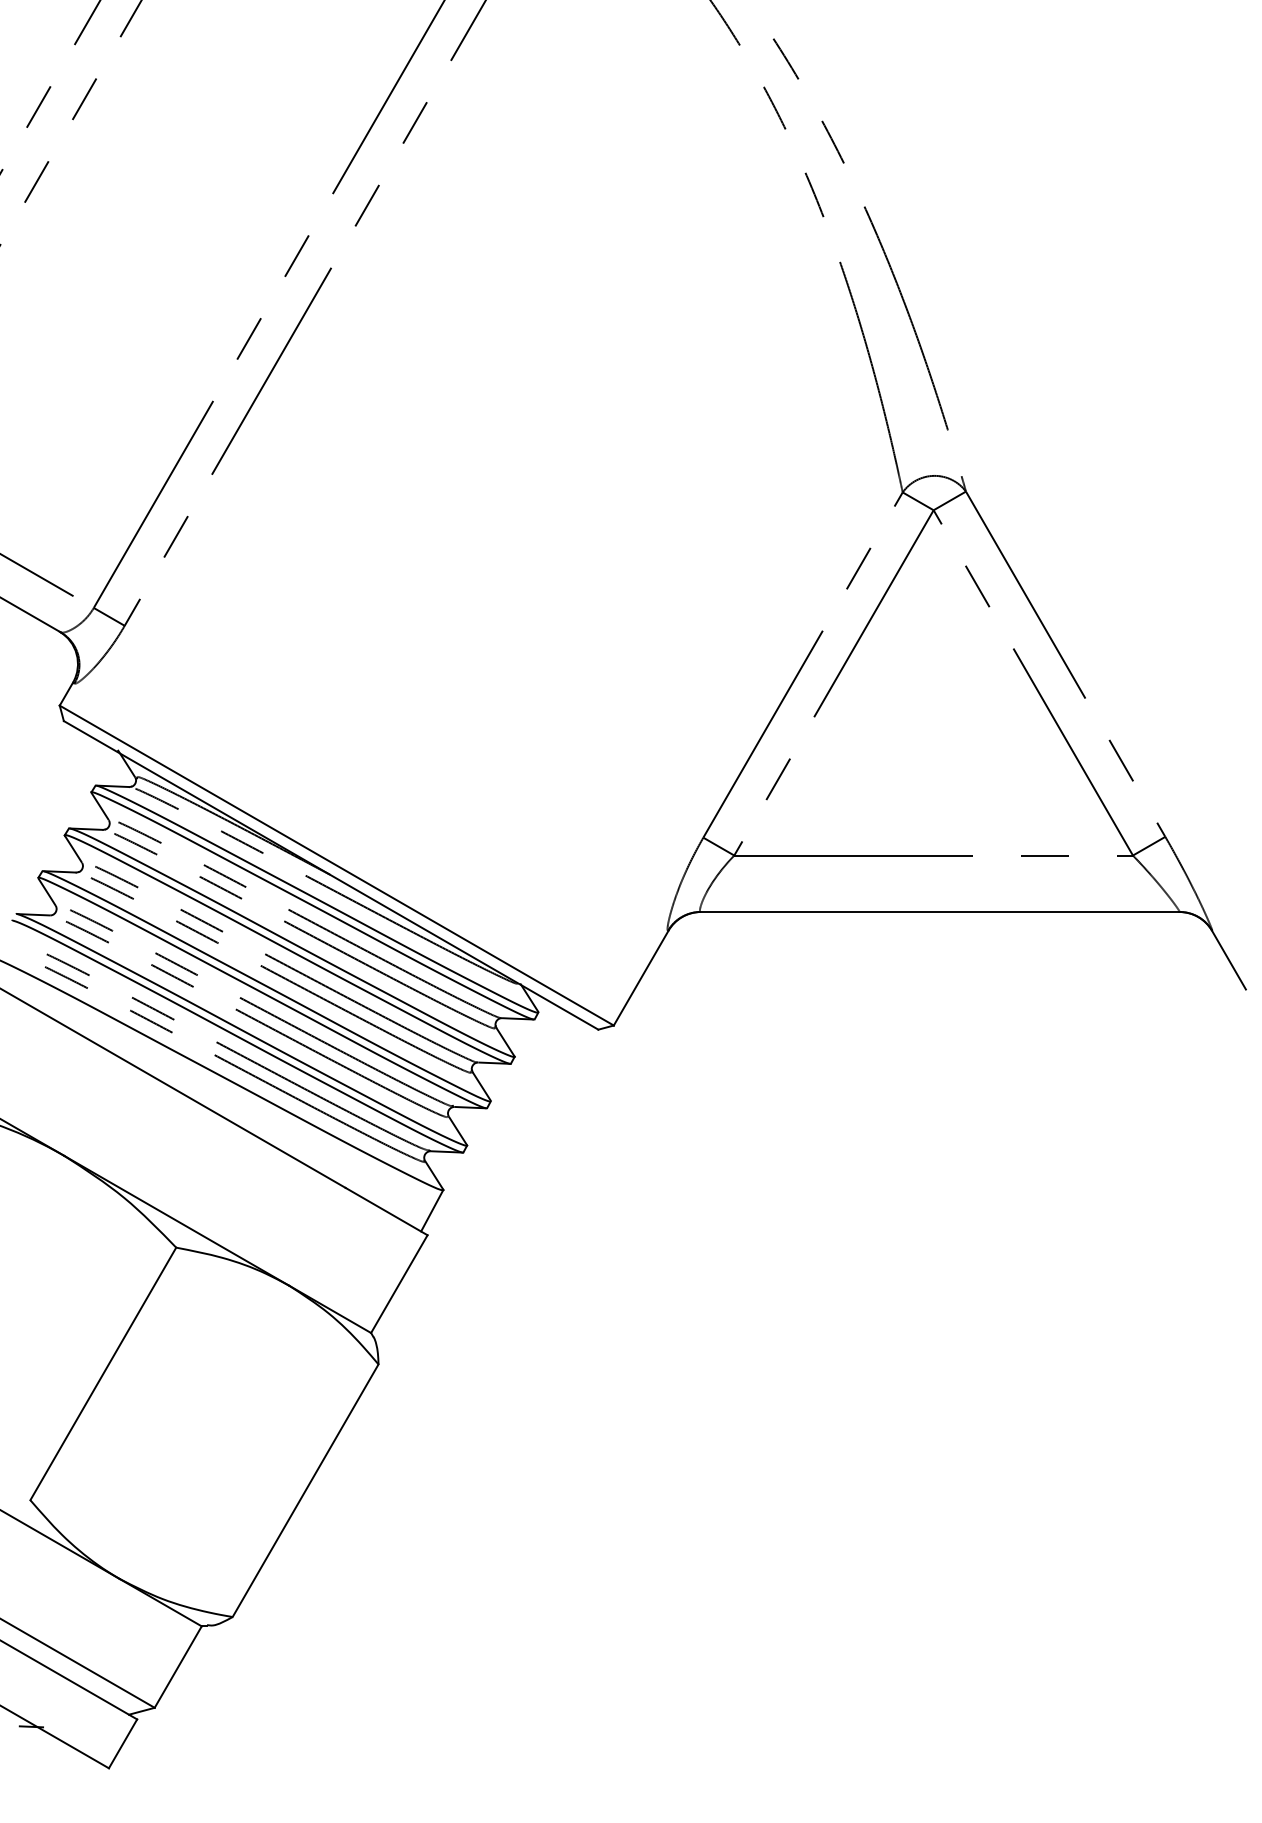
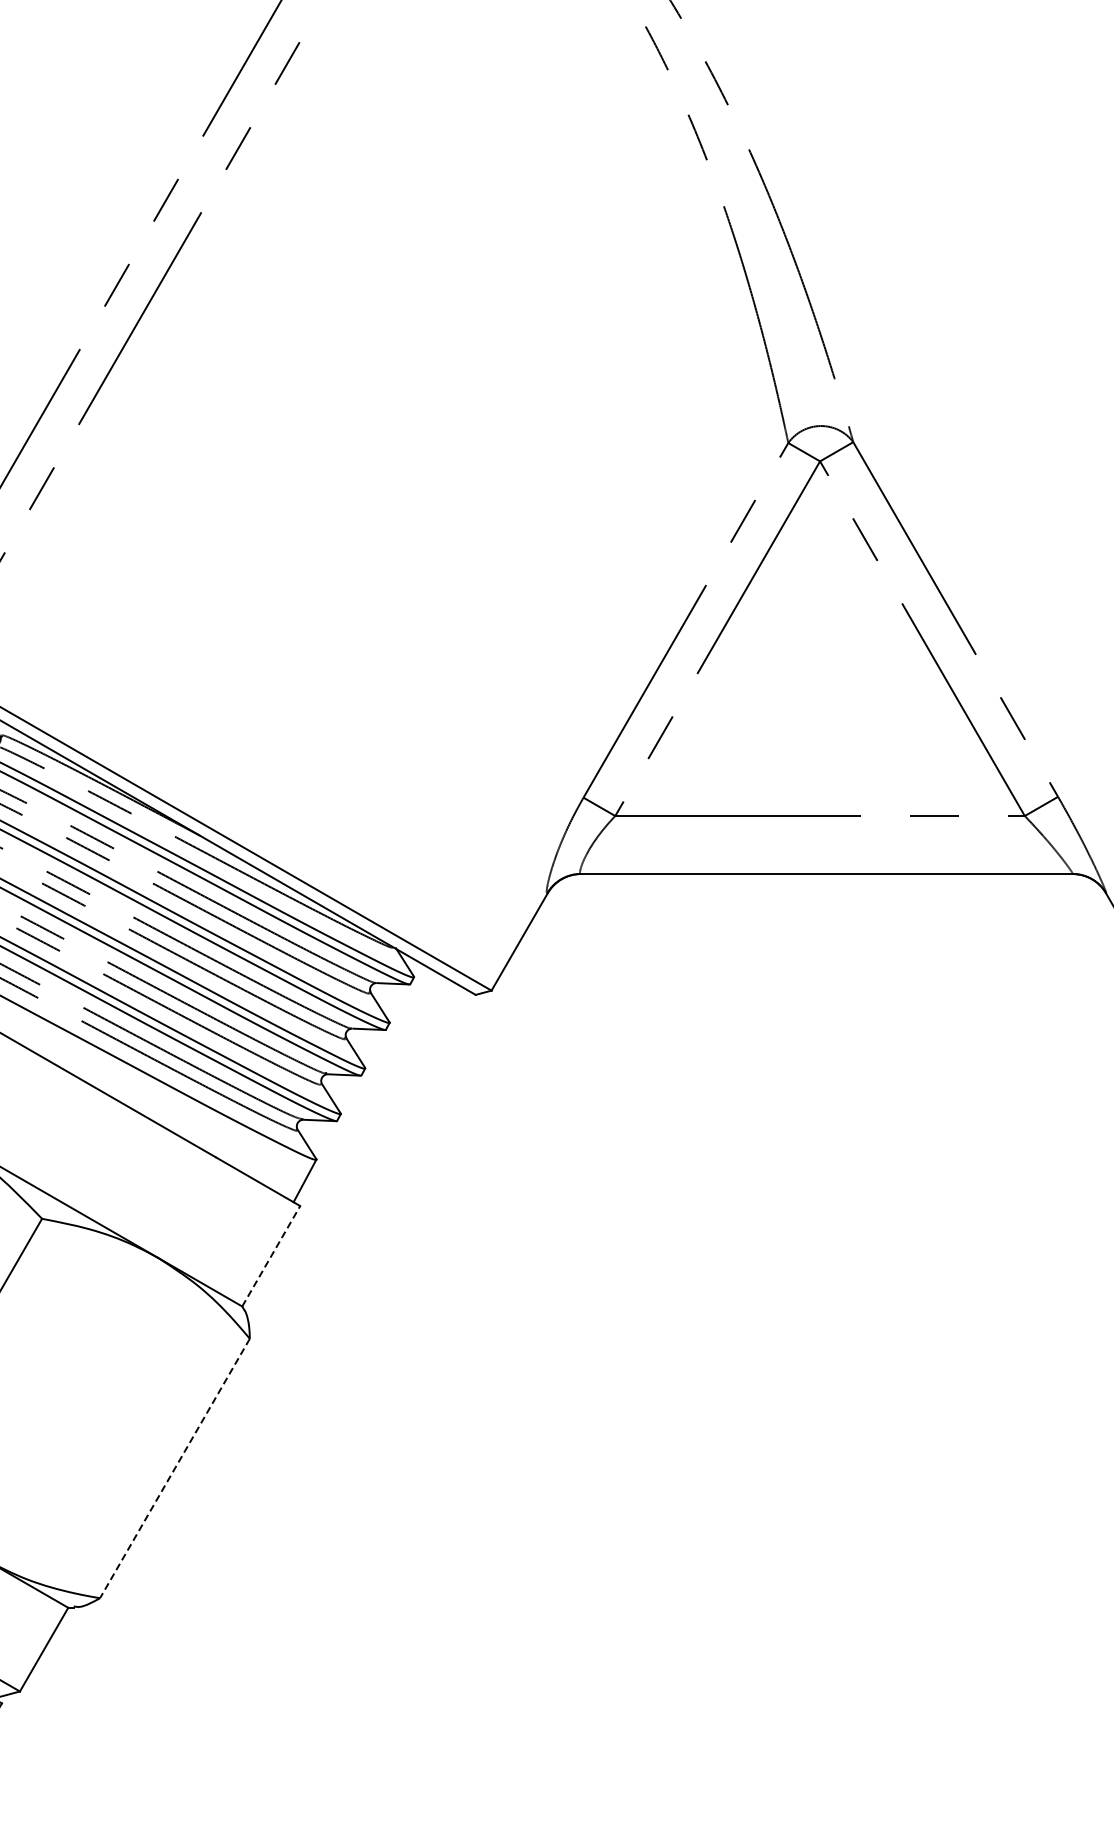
line: (399, 1283) -> (271, 1255), solid -> dashed
line: (305, 1490) -> (174, 1468), solid -> dashed

